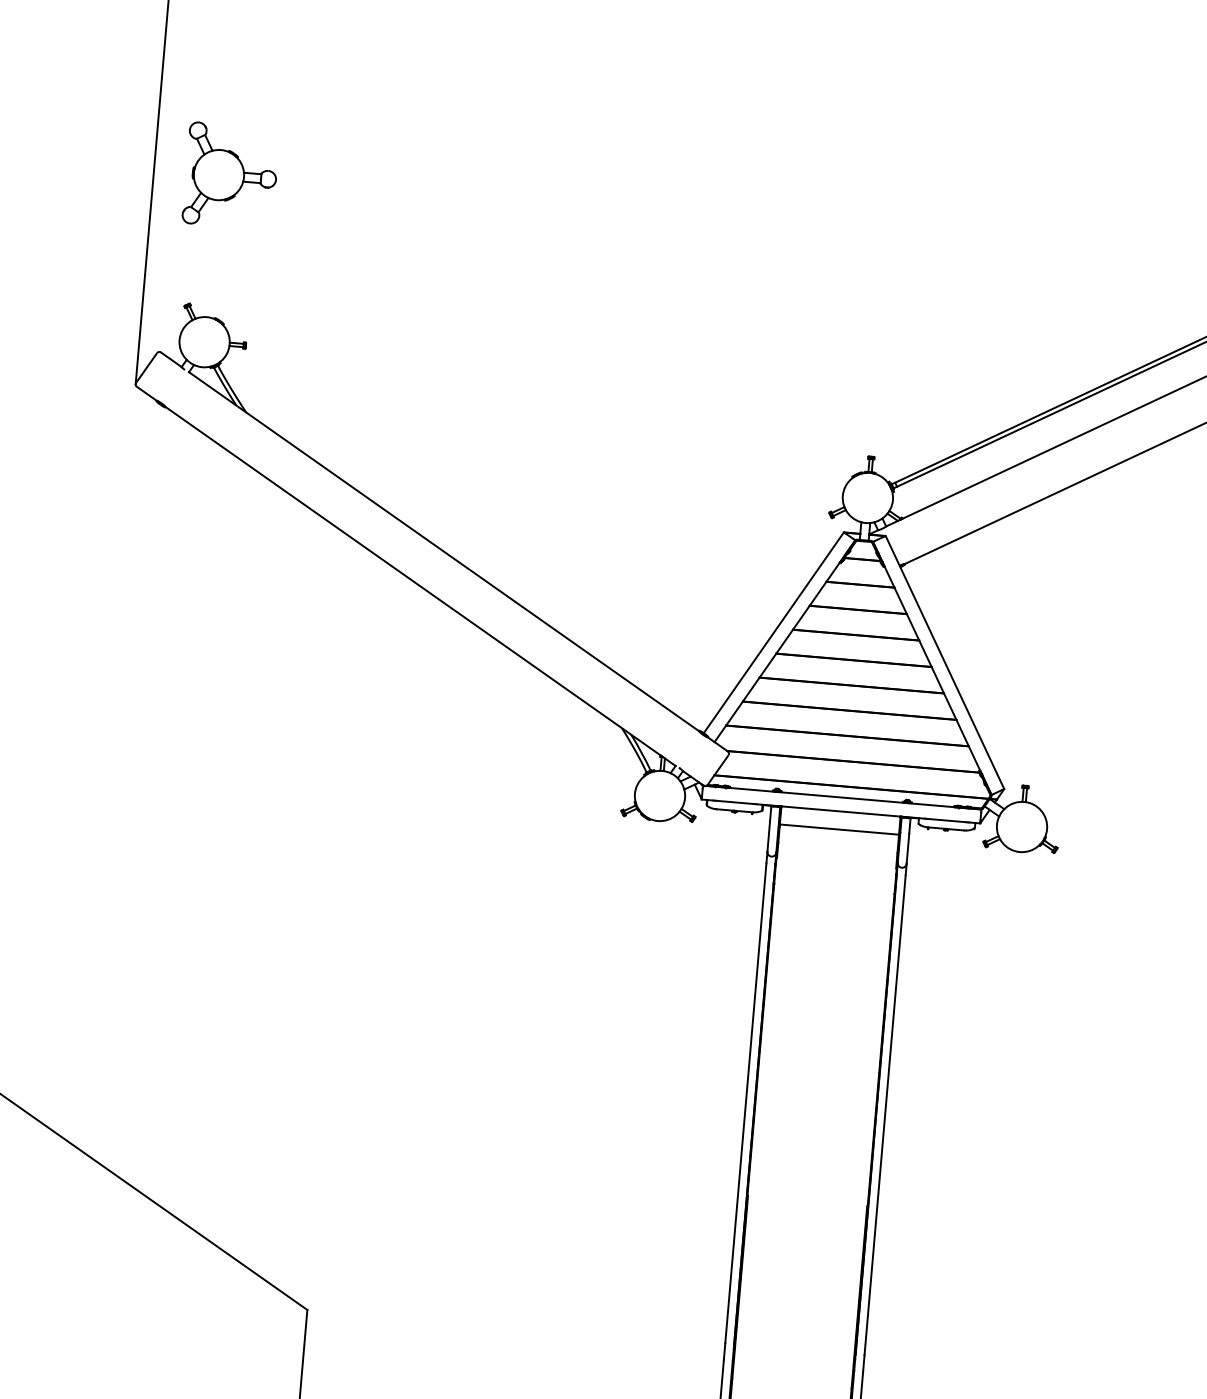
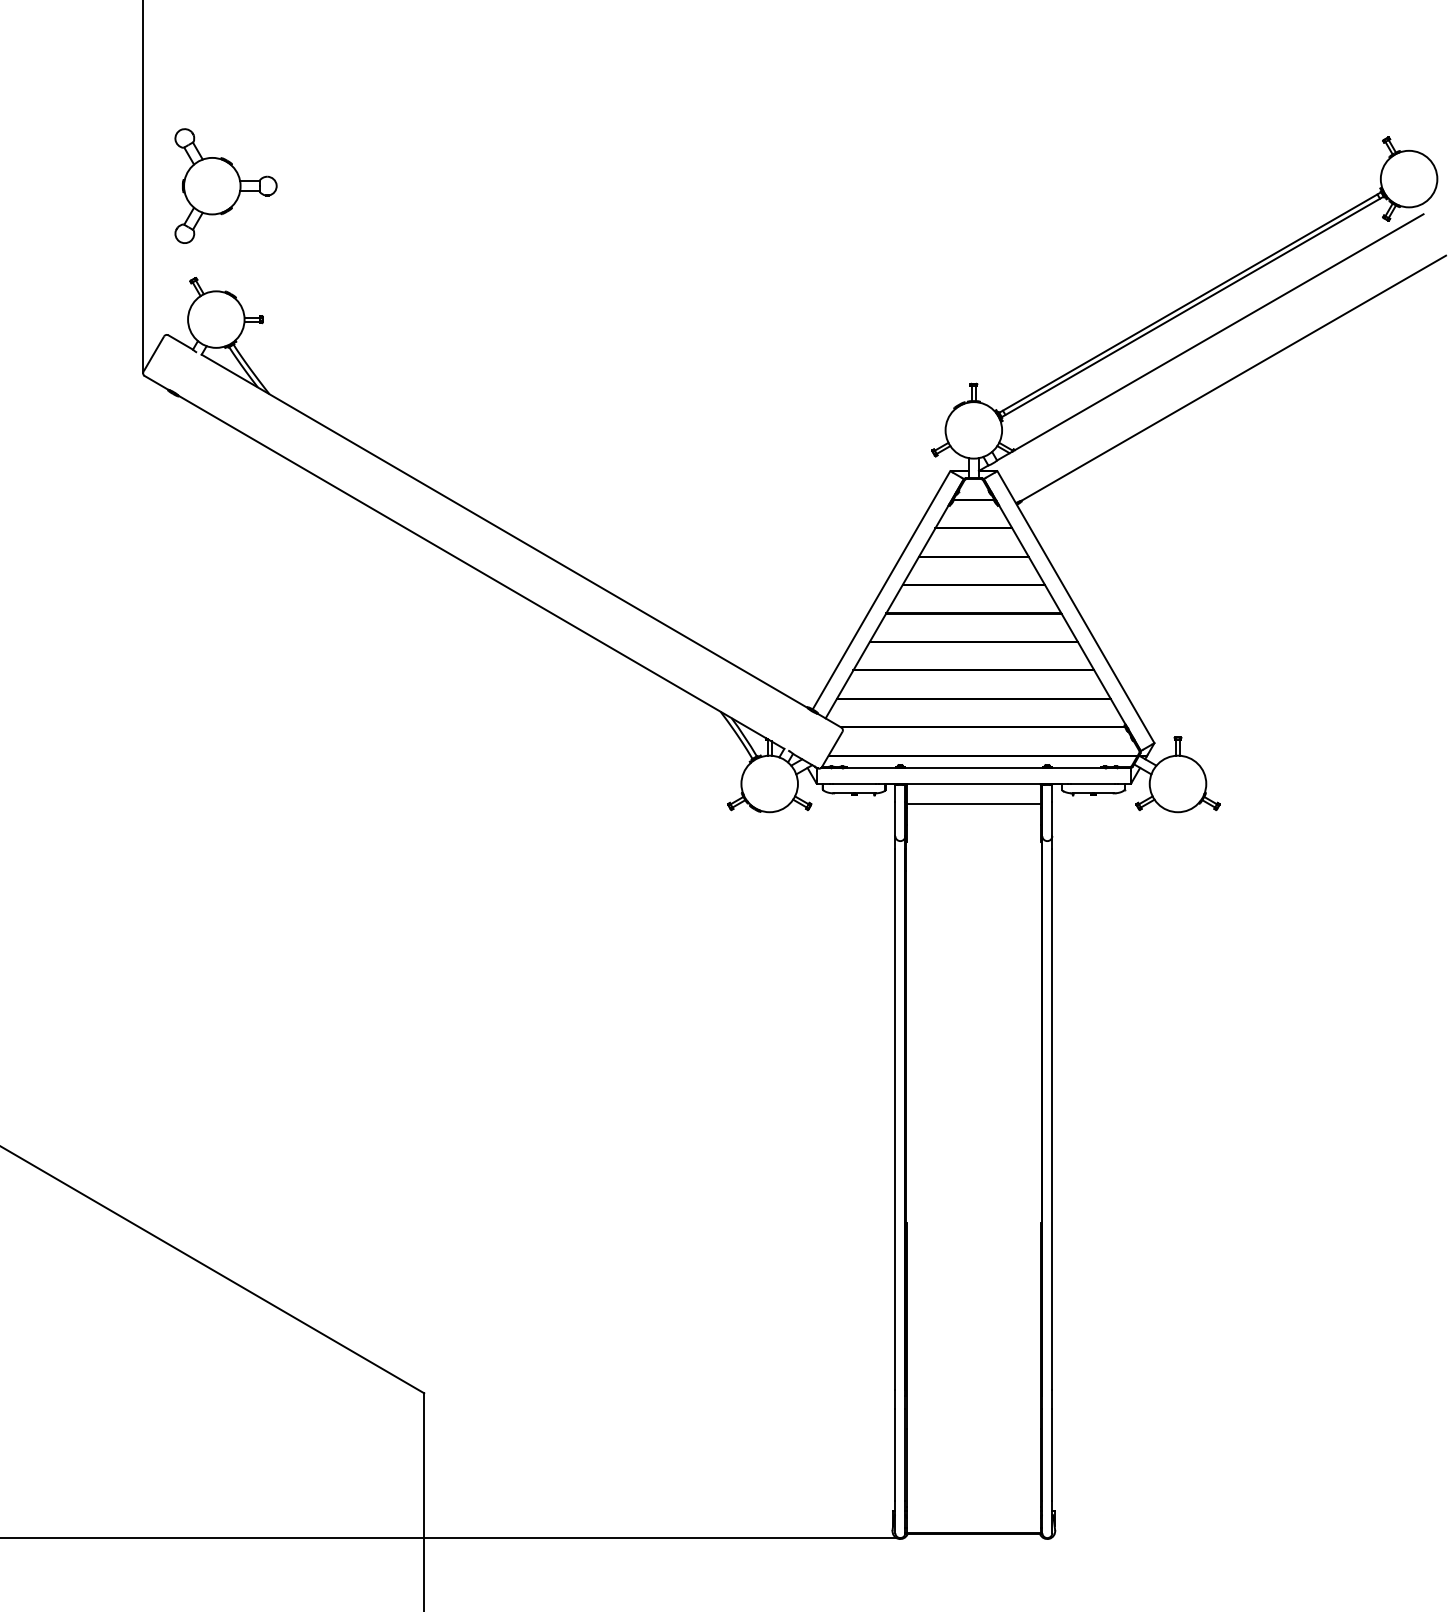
part: (230, 175) -> (225, 185), moved

